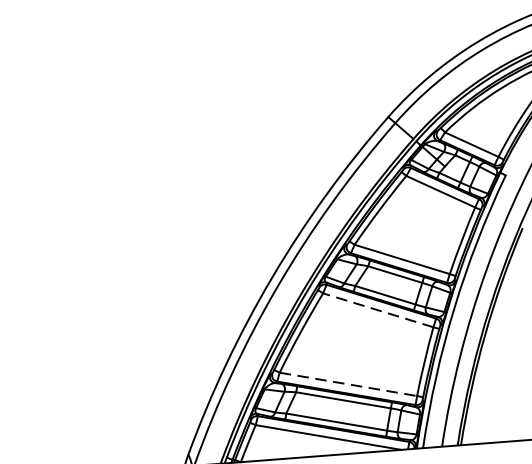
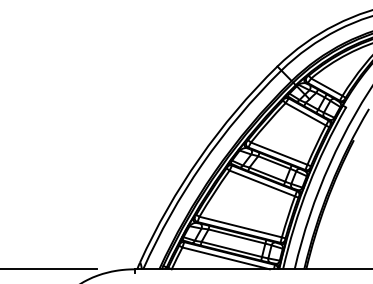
line: (376, 310) -> (261, 183), dashed -> solid
line: (349, 384) -> (241, 227), dashed -> solid

